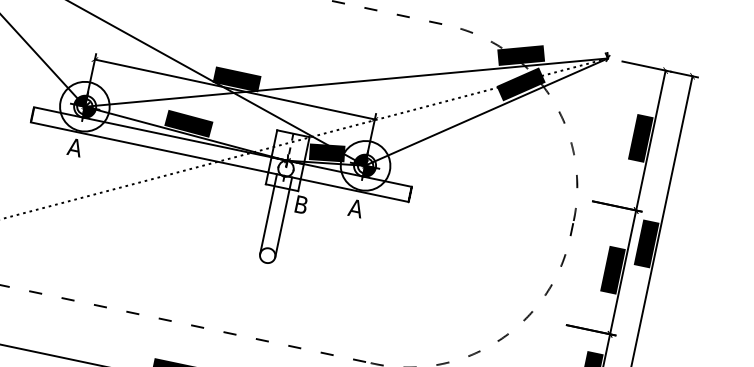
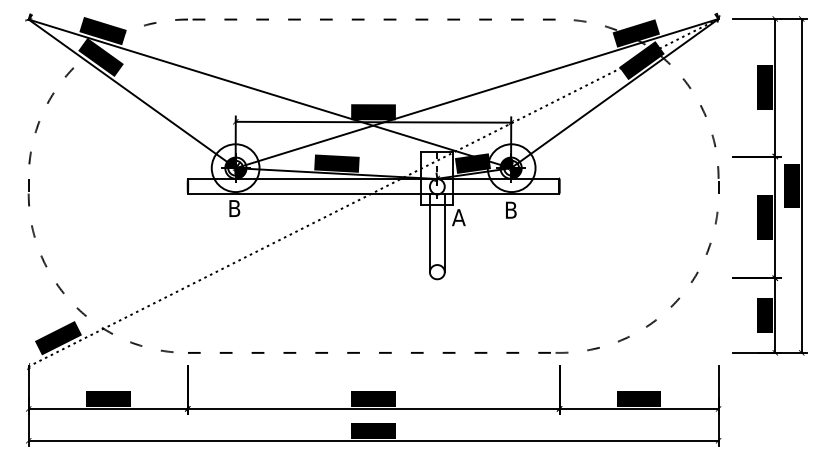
text: (75, 147) -> (234, 208), A -> B
text: (300, 204) -> (458, 217), B -> A
text: (355, 207) -> (510, 209), A -> B

